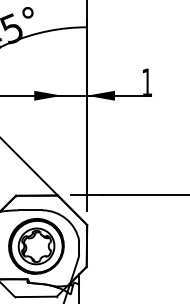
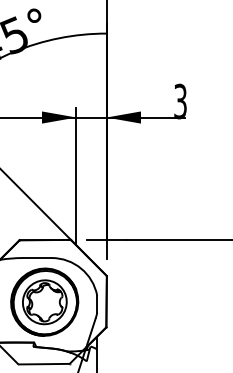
text: (147, 82) -> (180, 101), 1 -> 3
line: (62, 143) -> (76, 176), added

